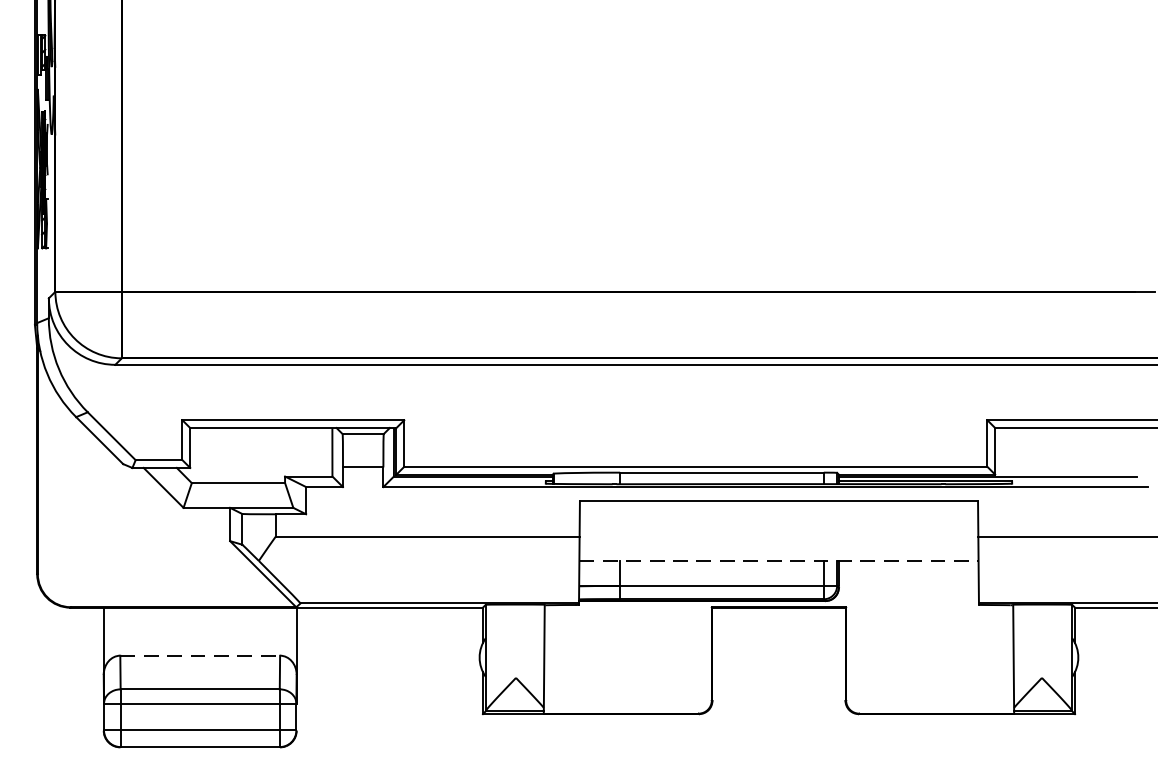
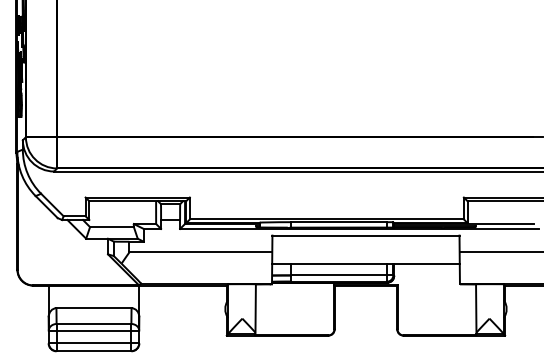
line: (777, 560) -> (365, 263), dashed -> solid
line: (201, 656) -> (94, 308), dashed -> solid

